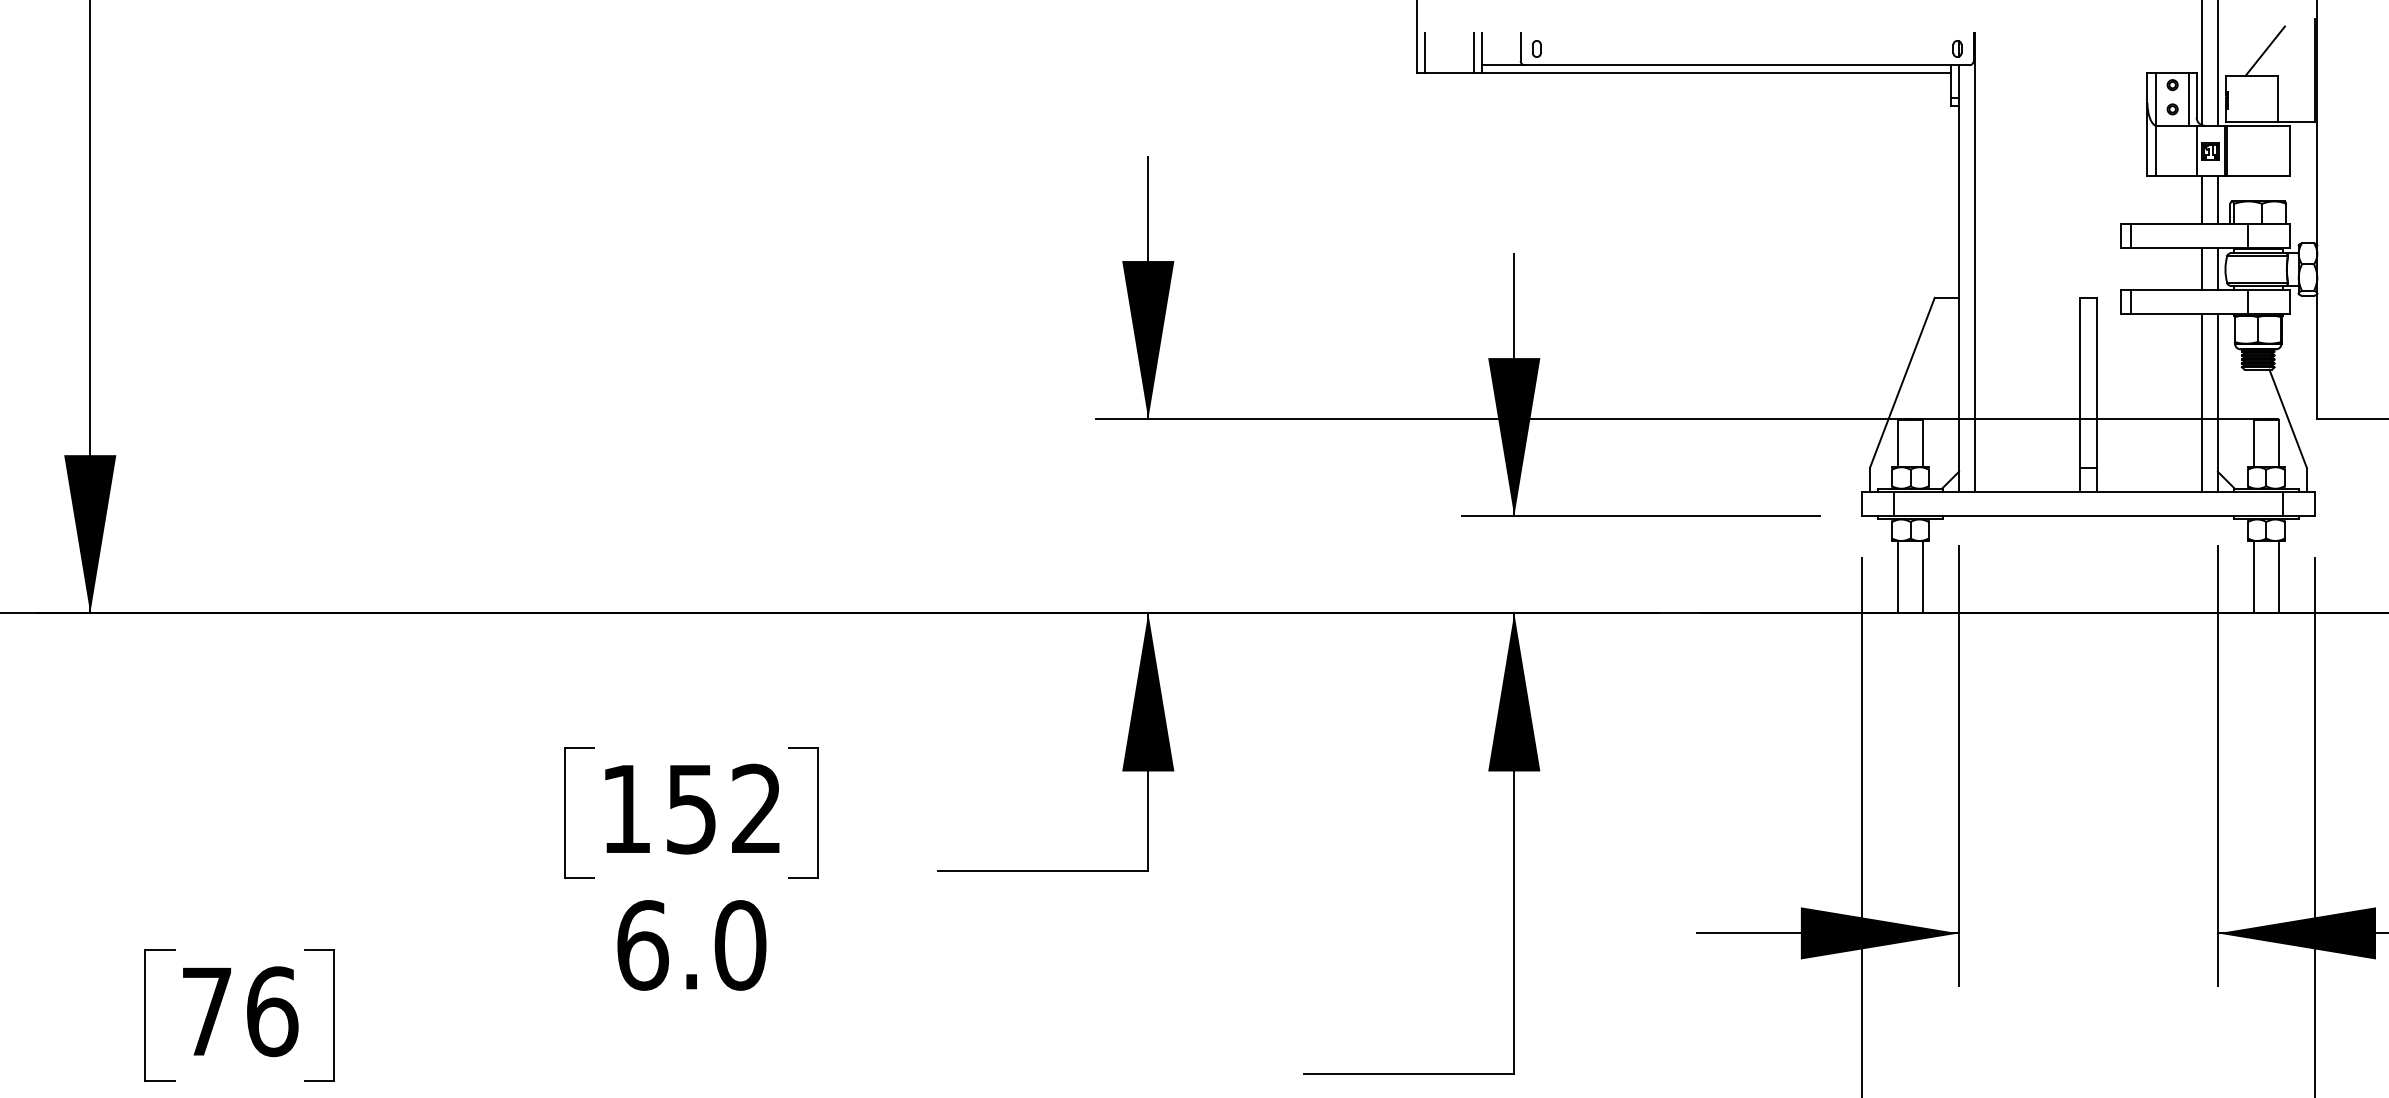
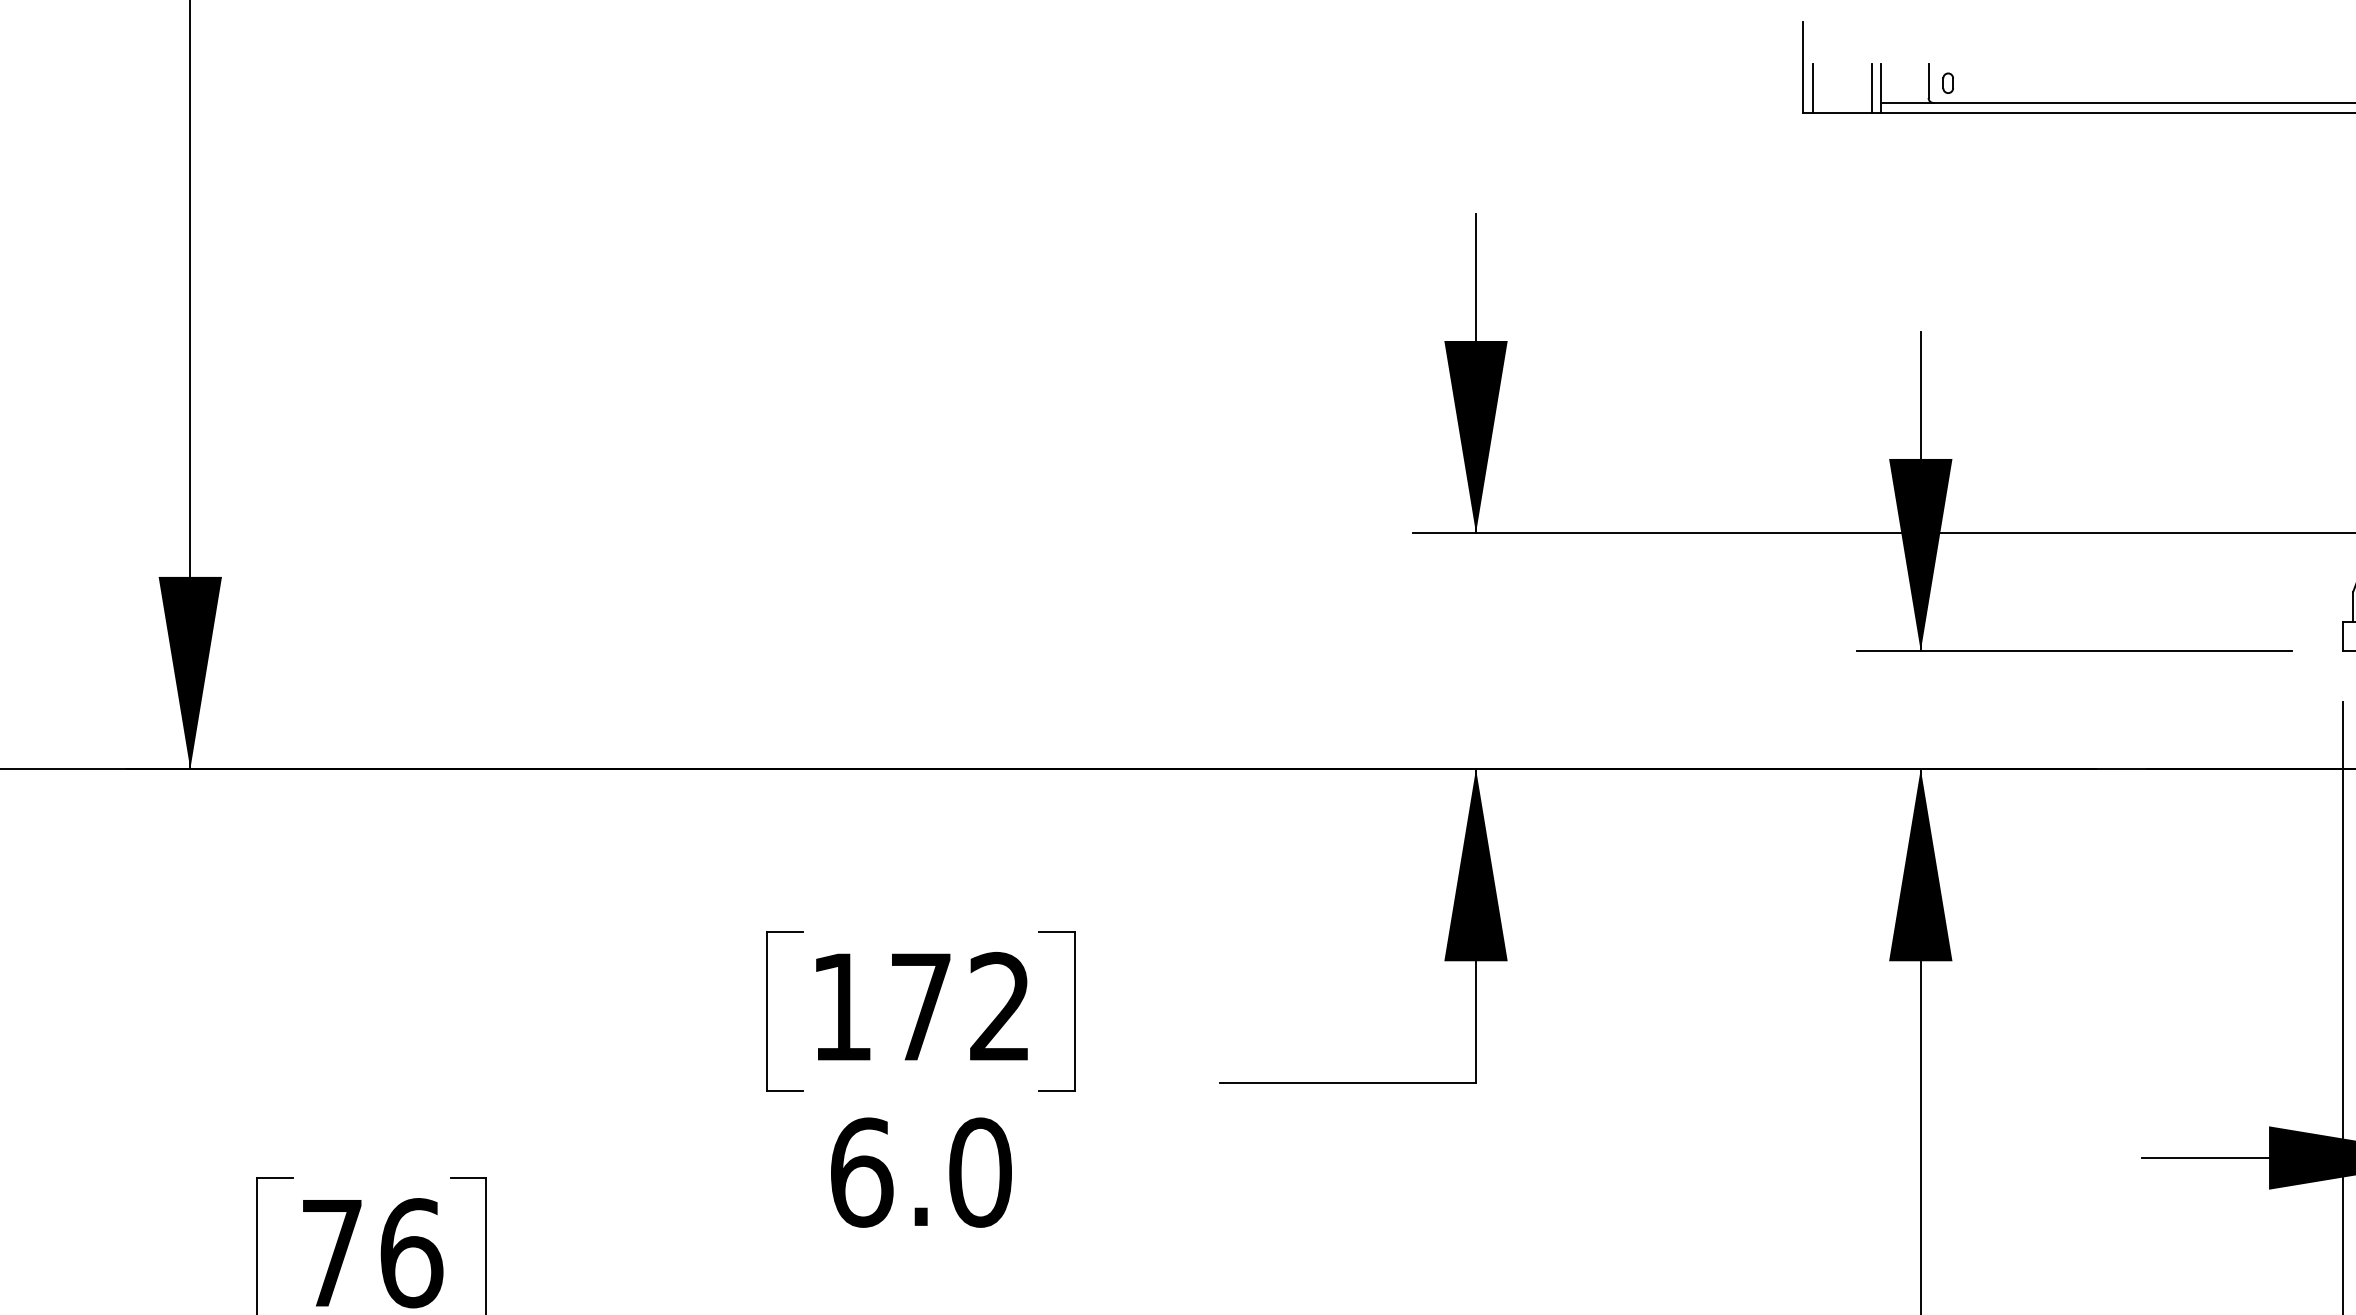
text: (691, 809) -> (920, 1007), 152 -> 172

